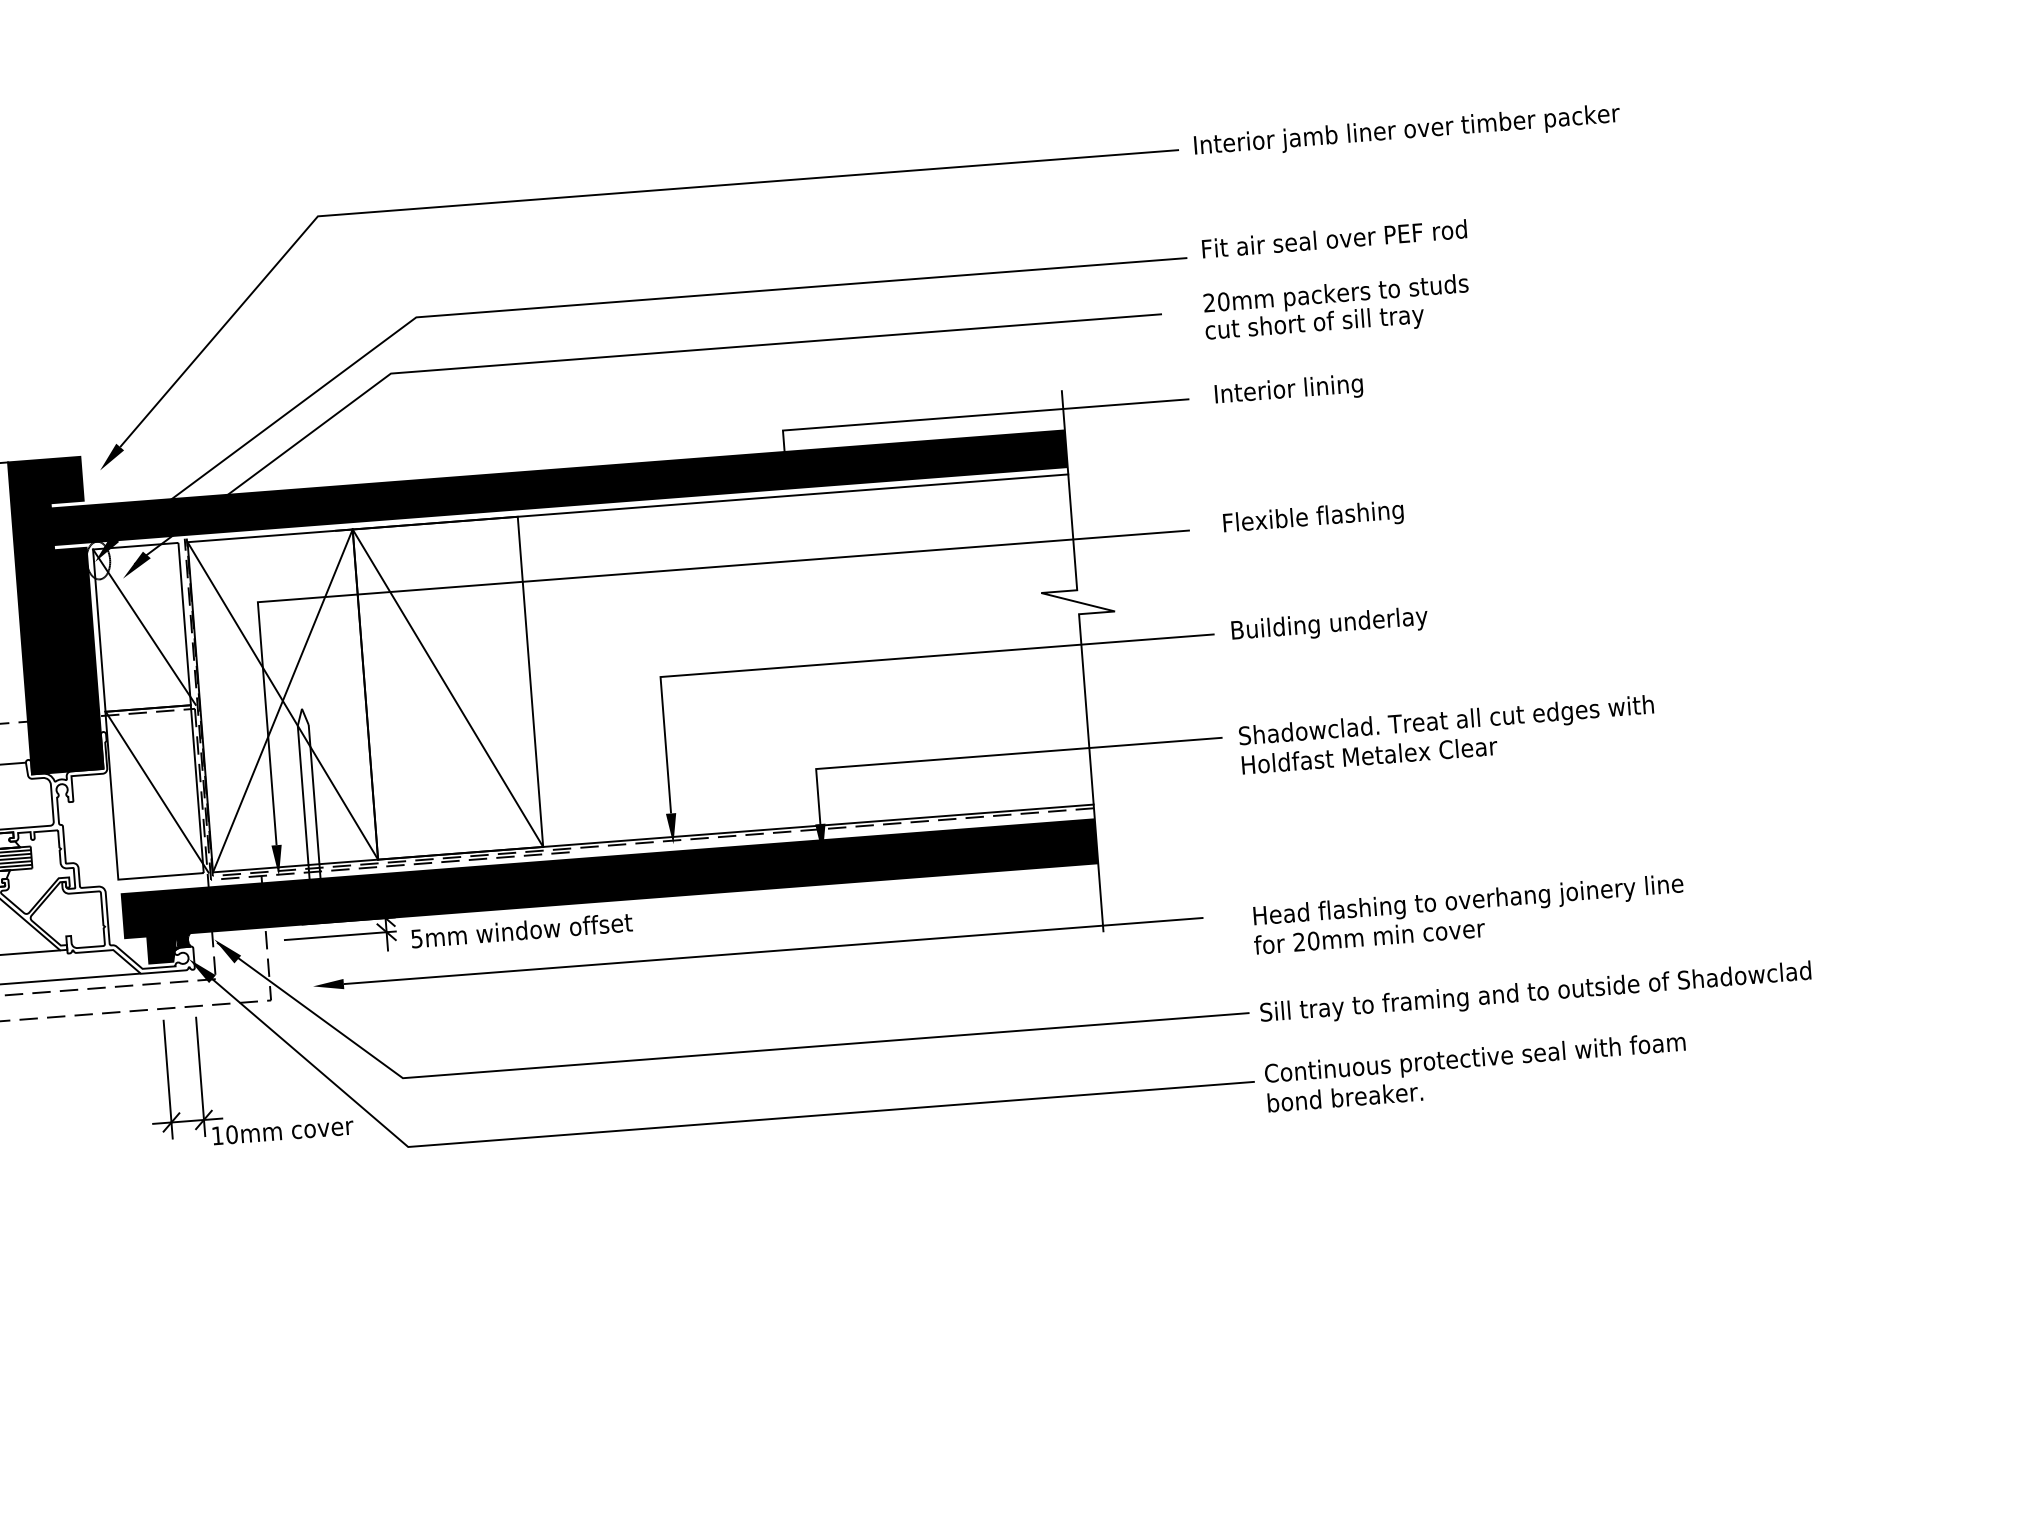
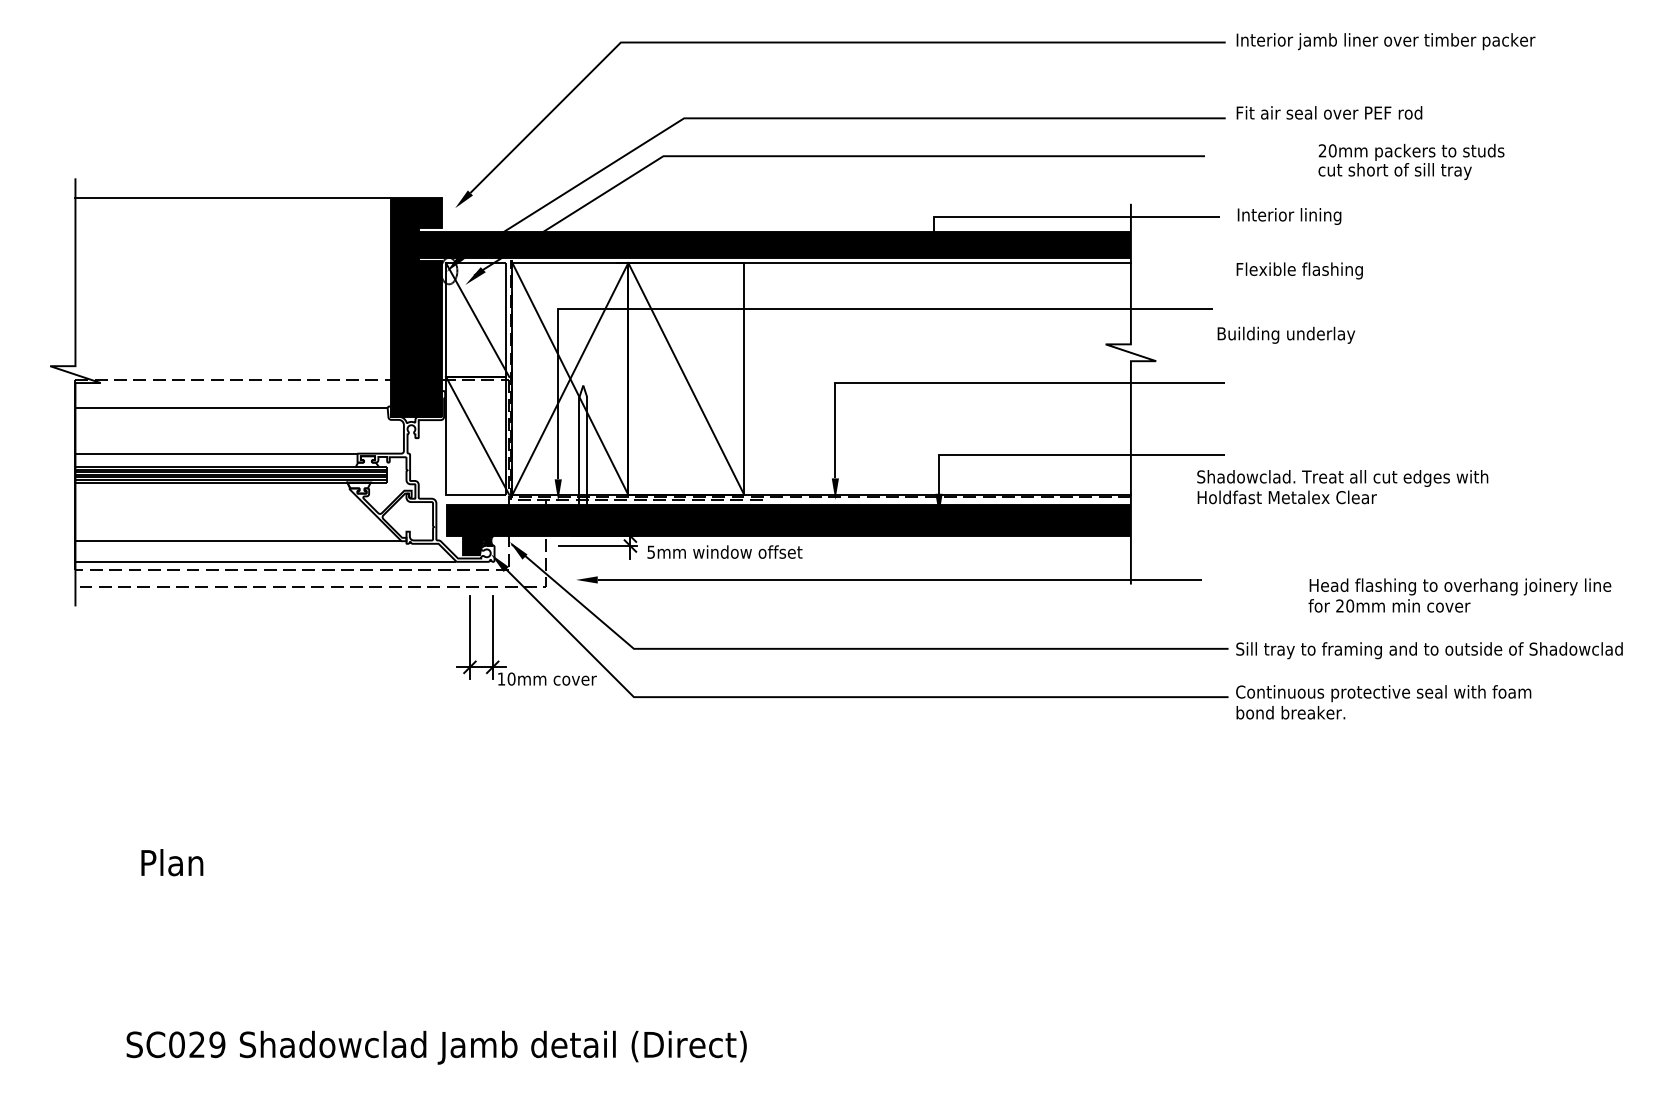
text: (1337, 308) -> (1411, 161), moved
text: (1313, 517) -> (1299, 270), moved
text: (1329, 623) -> (1286, 334), moved
text: (1447, 735) -> (1342, 487), moved
text: (1468, 914) -> (1459, 595), moved

